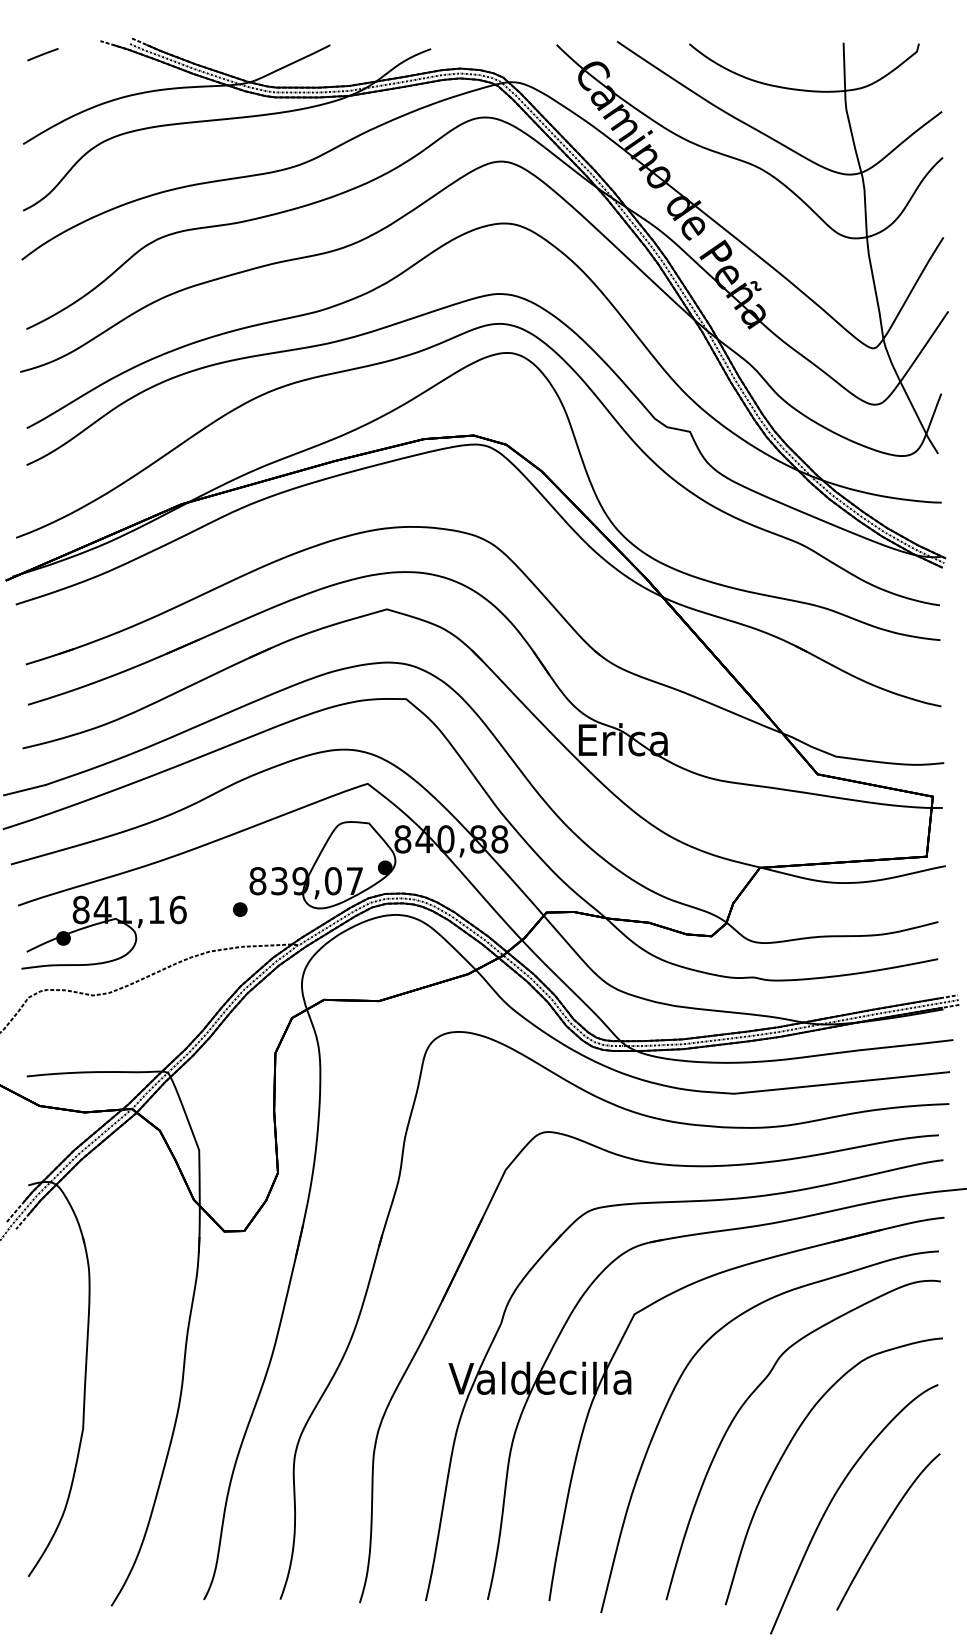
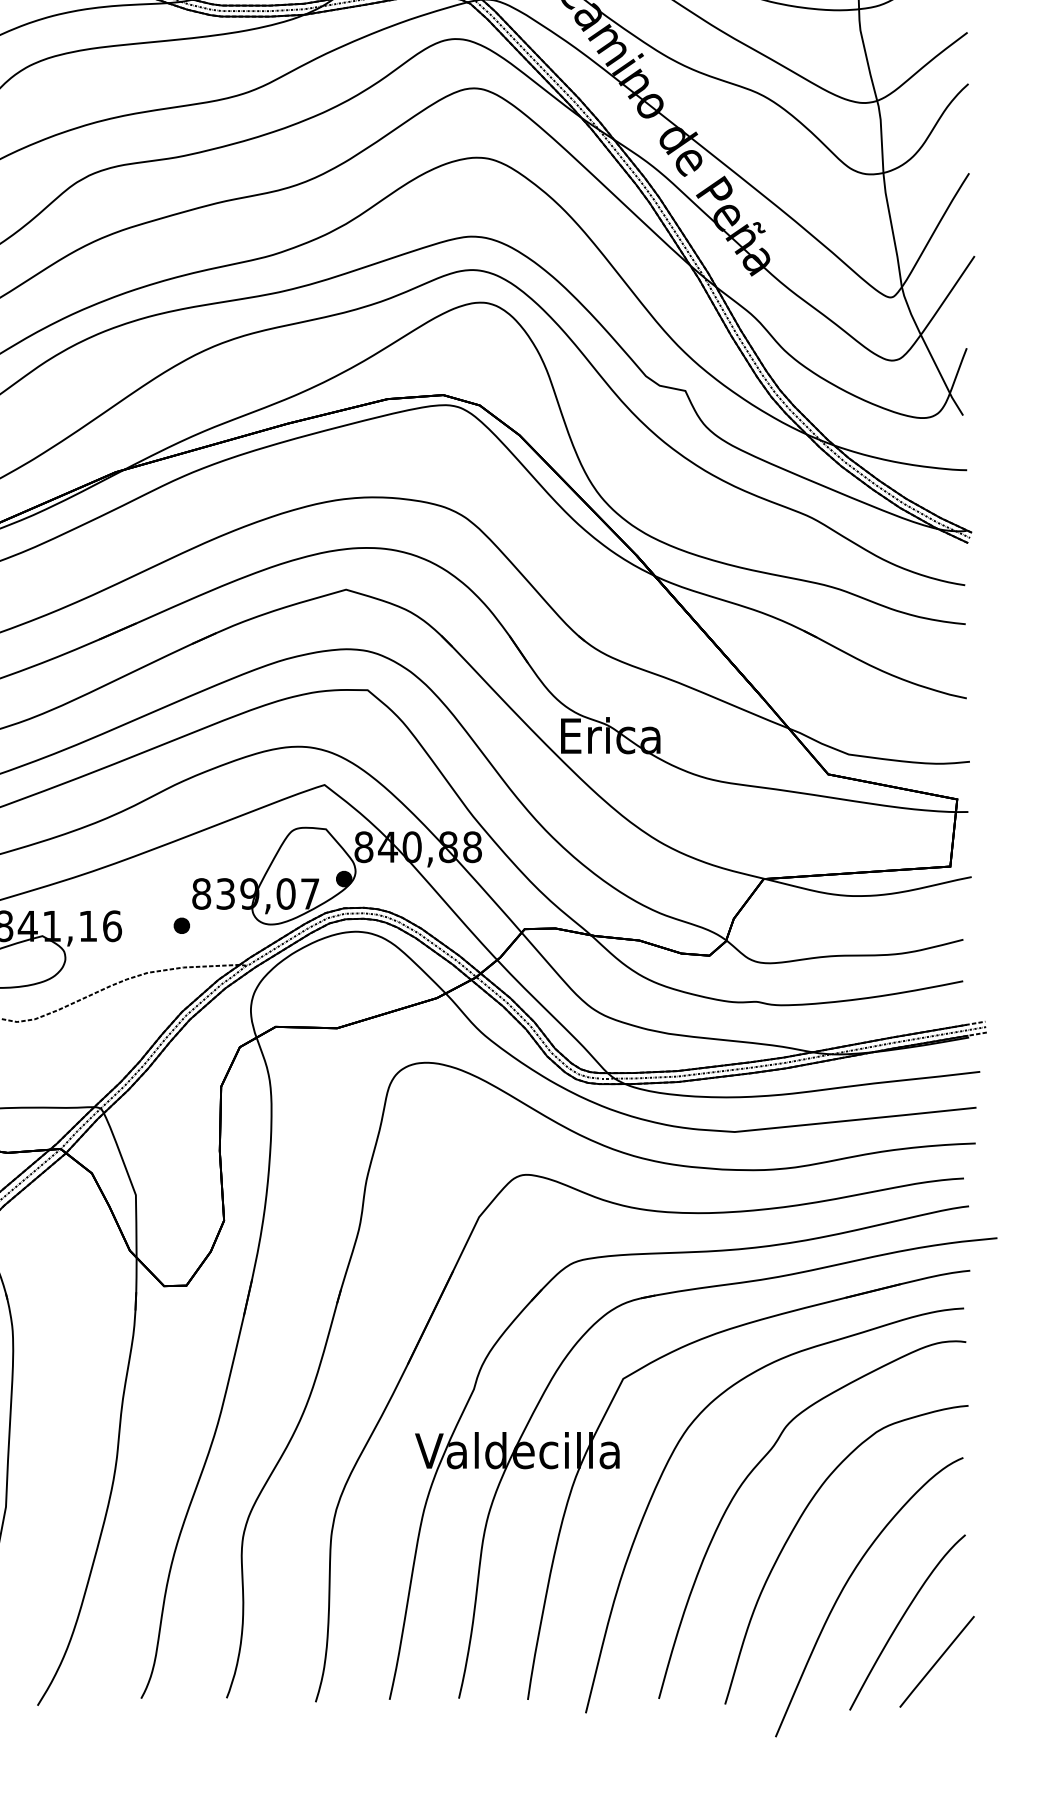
line: (914, 1567) -> (936, 1662), added

